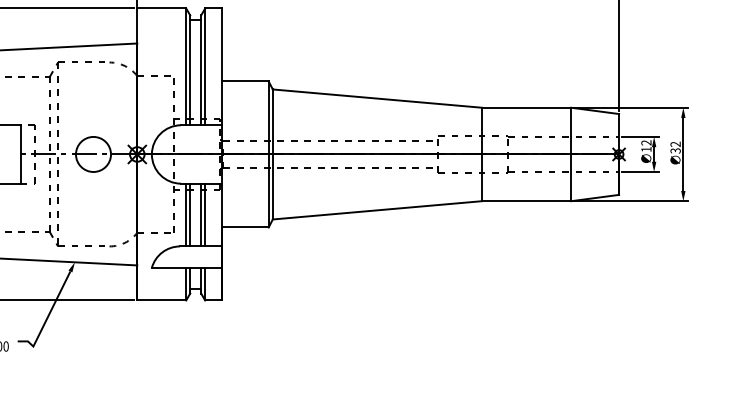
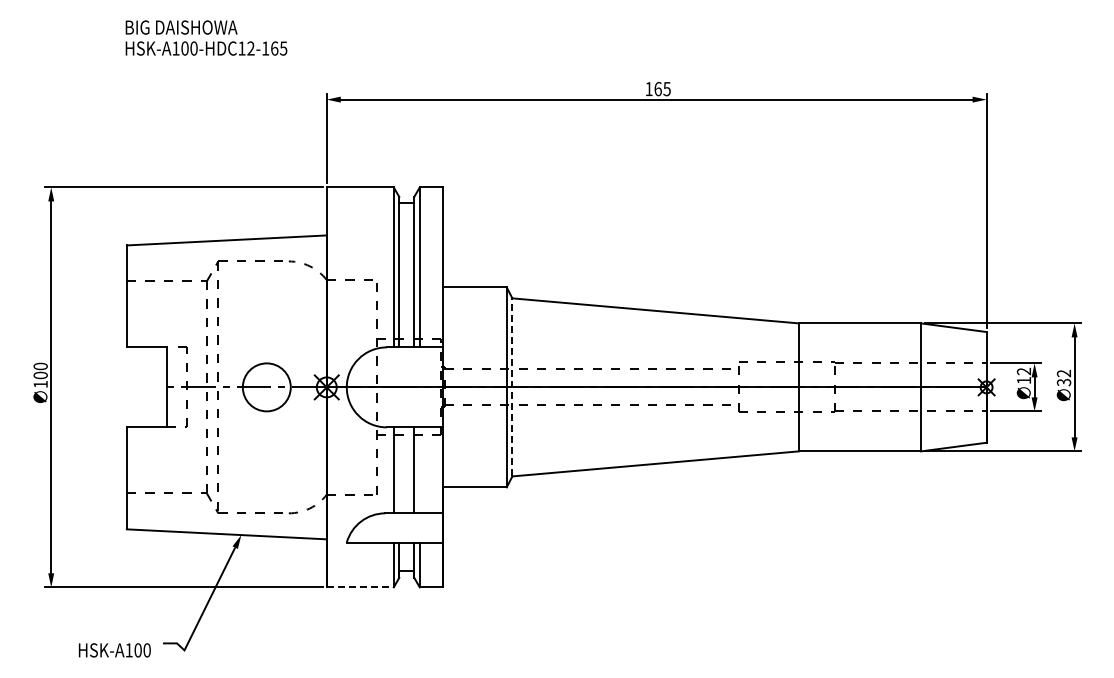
line: (272, 153) -> (512, 386), solid -> dashed
line: (190, 215) -> (399, 470), removed
line: (204, 215) -> (419, 470), removed
line: (161, 300) -> (360, 587), solid -> dashed

